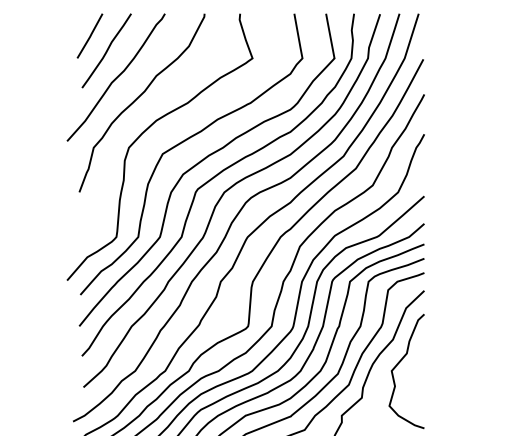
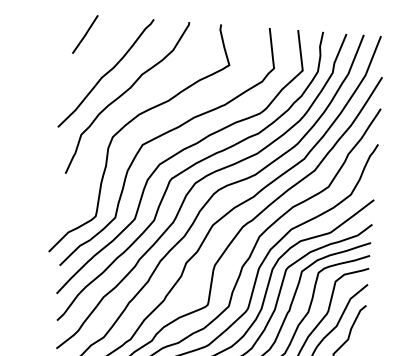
curve: (106, 50) -> (99, 48), removed

